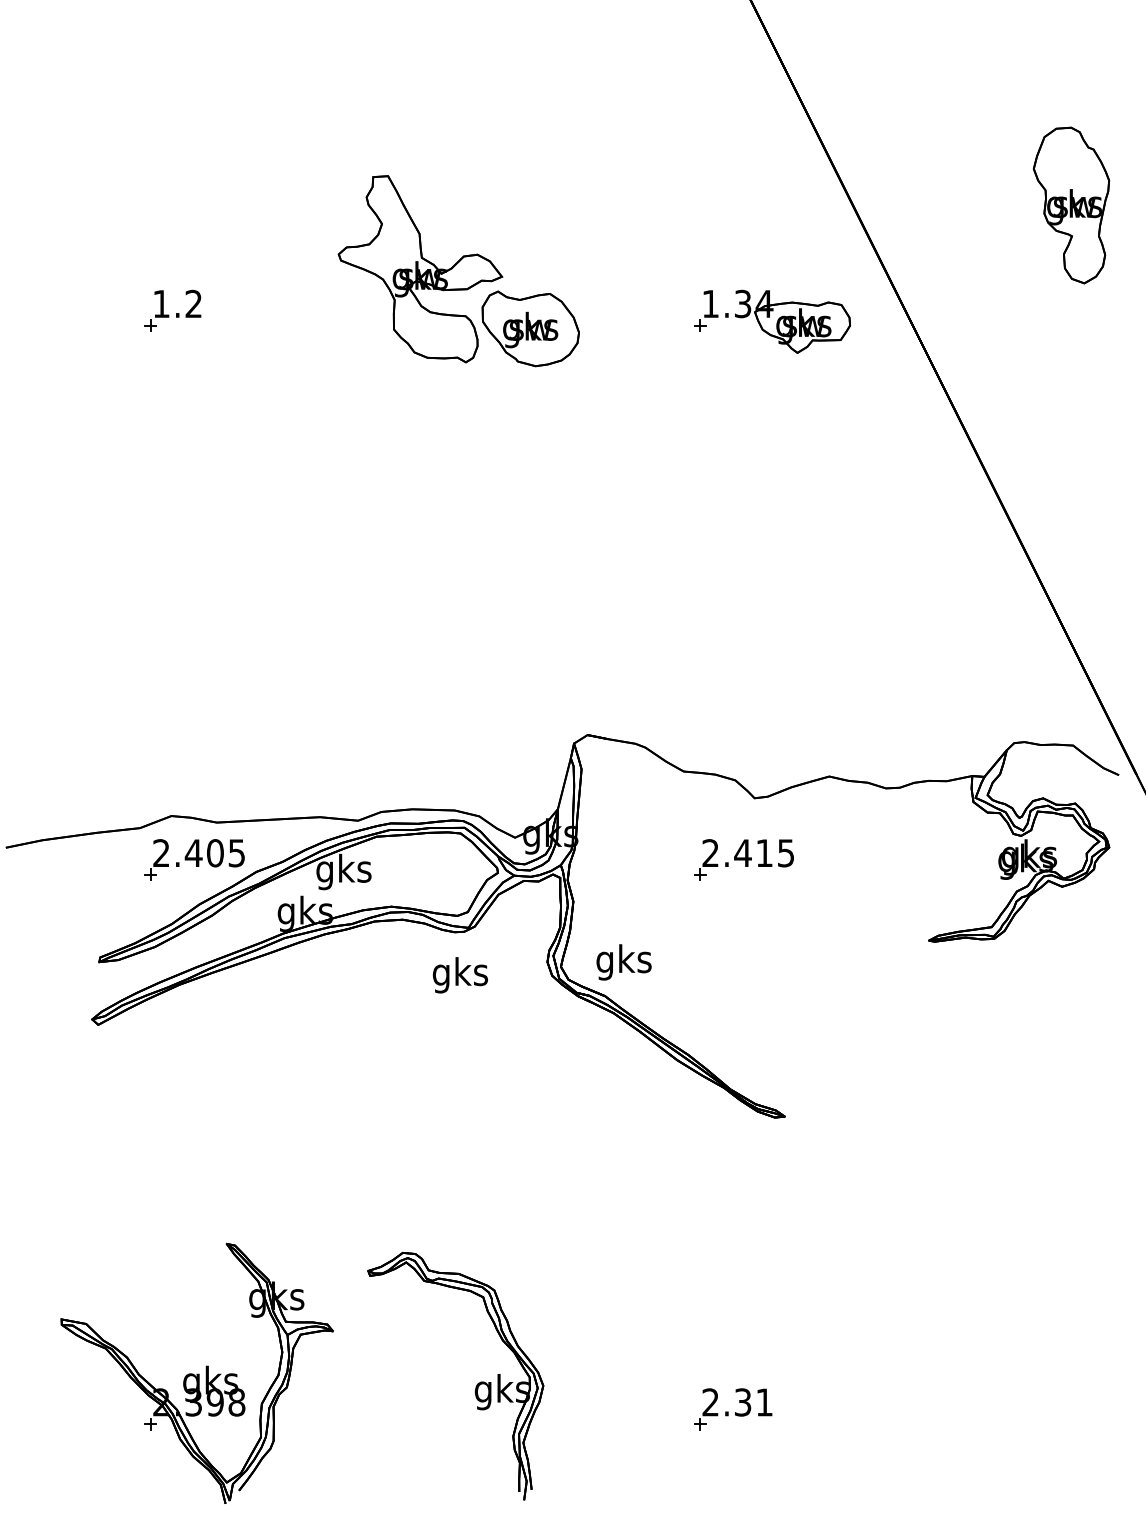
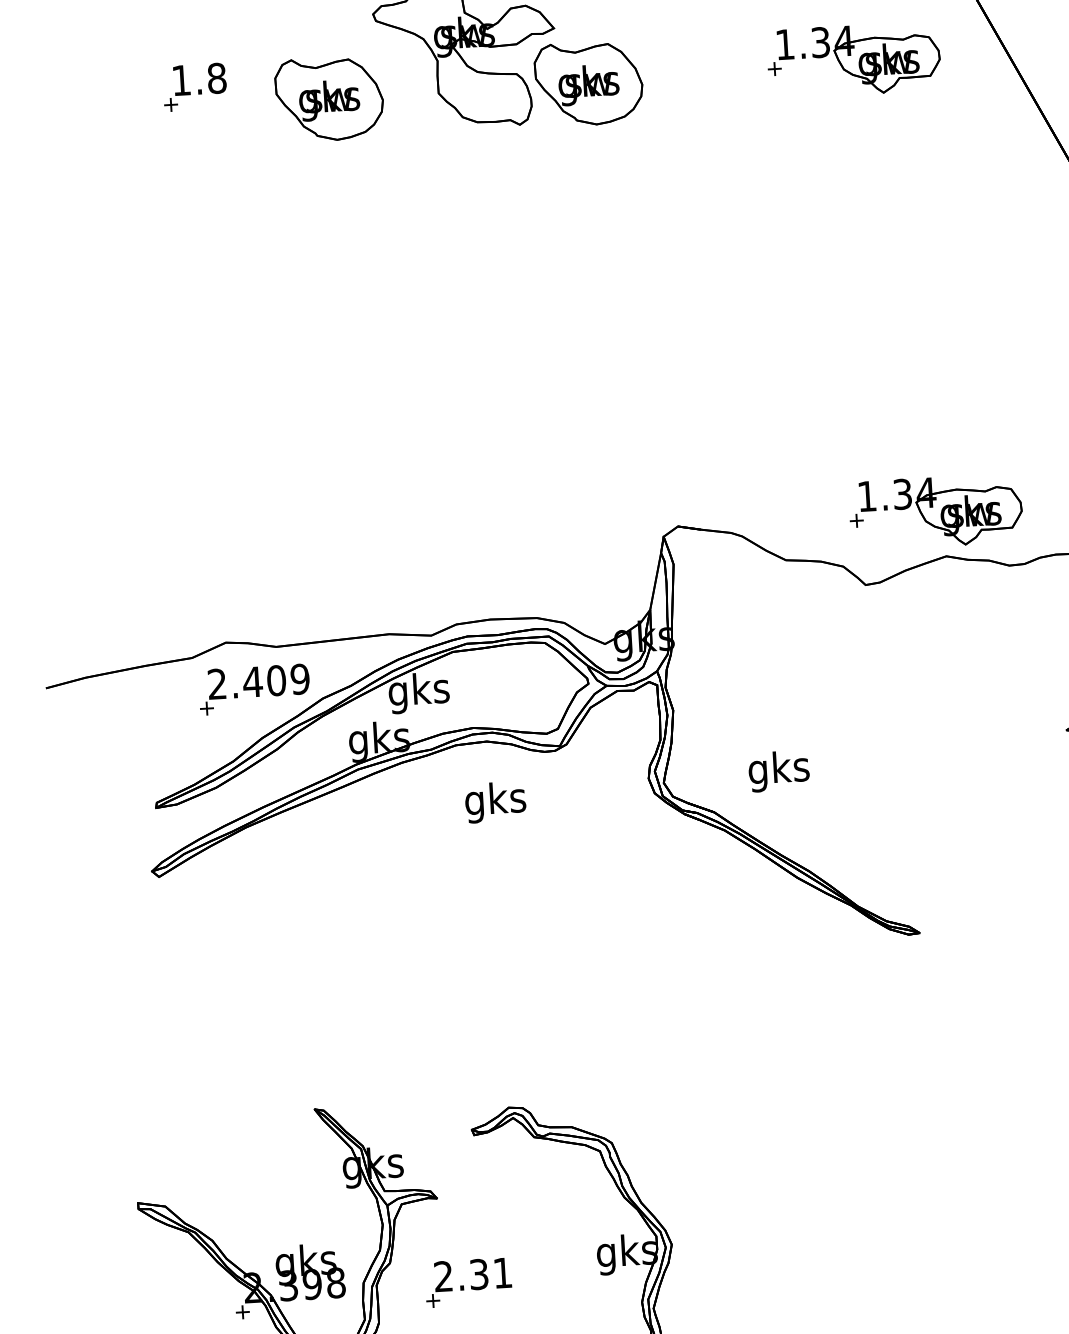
text: (193, 303) -> (216, 77), 1.2 -> 1.8
part: (294, 328) -> (329, 98), added
part: (822, 735) -> (936, 511), added
text: (236, 853) -> (299, 679), 2.405 -> 2.409
part: (743, 859) -> (857, 653), removed
text: (623, 962) -> (778, 771), moved
text: (459, 975) -> (494, 802), moved
part: (733, 1409) -> (469, 1282), moved

